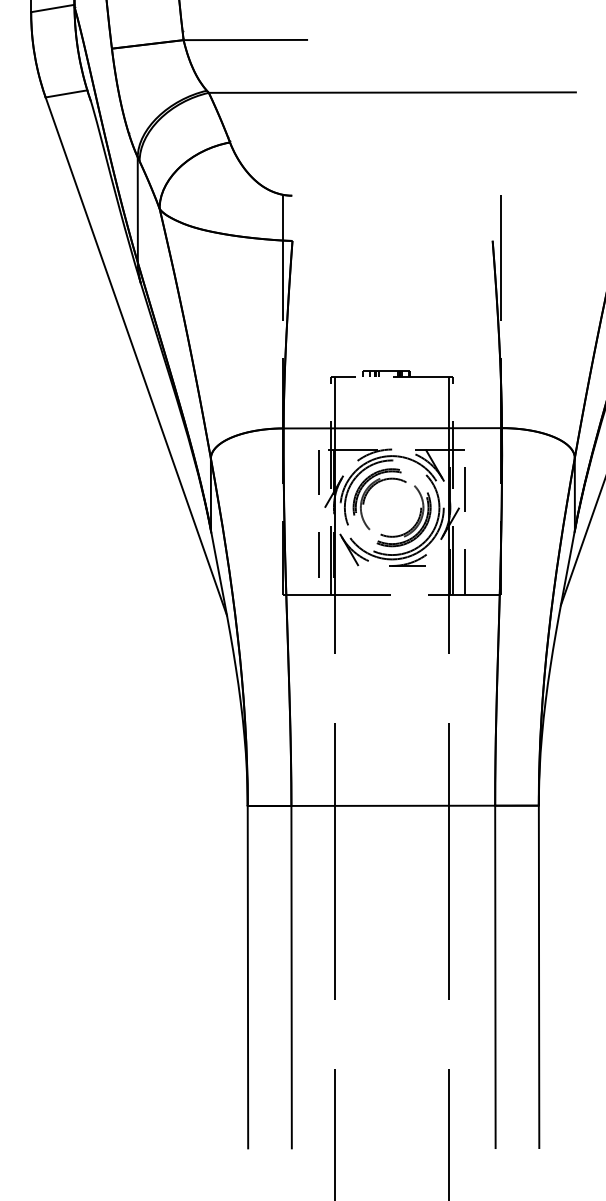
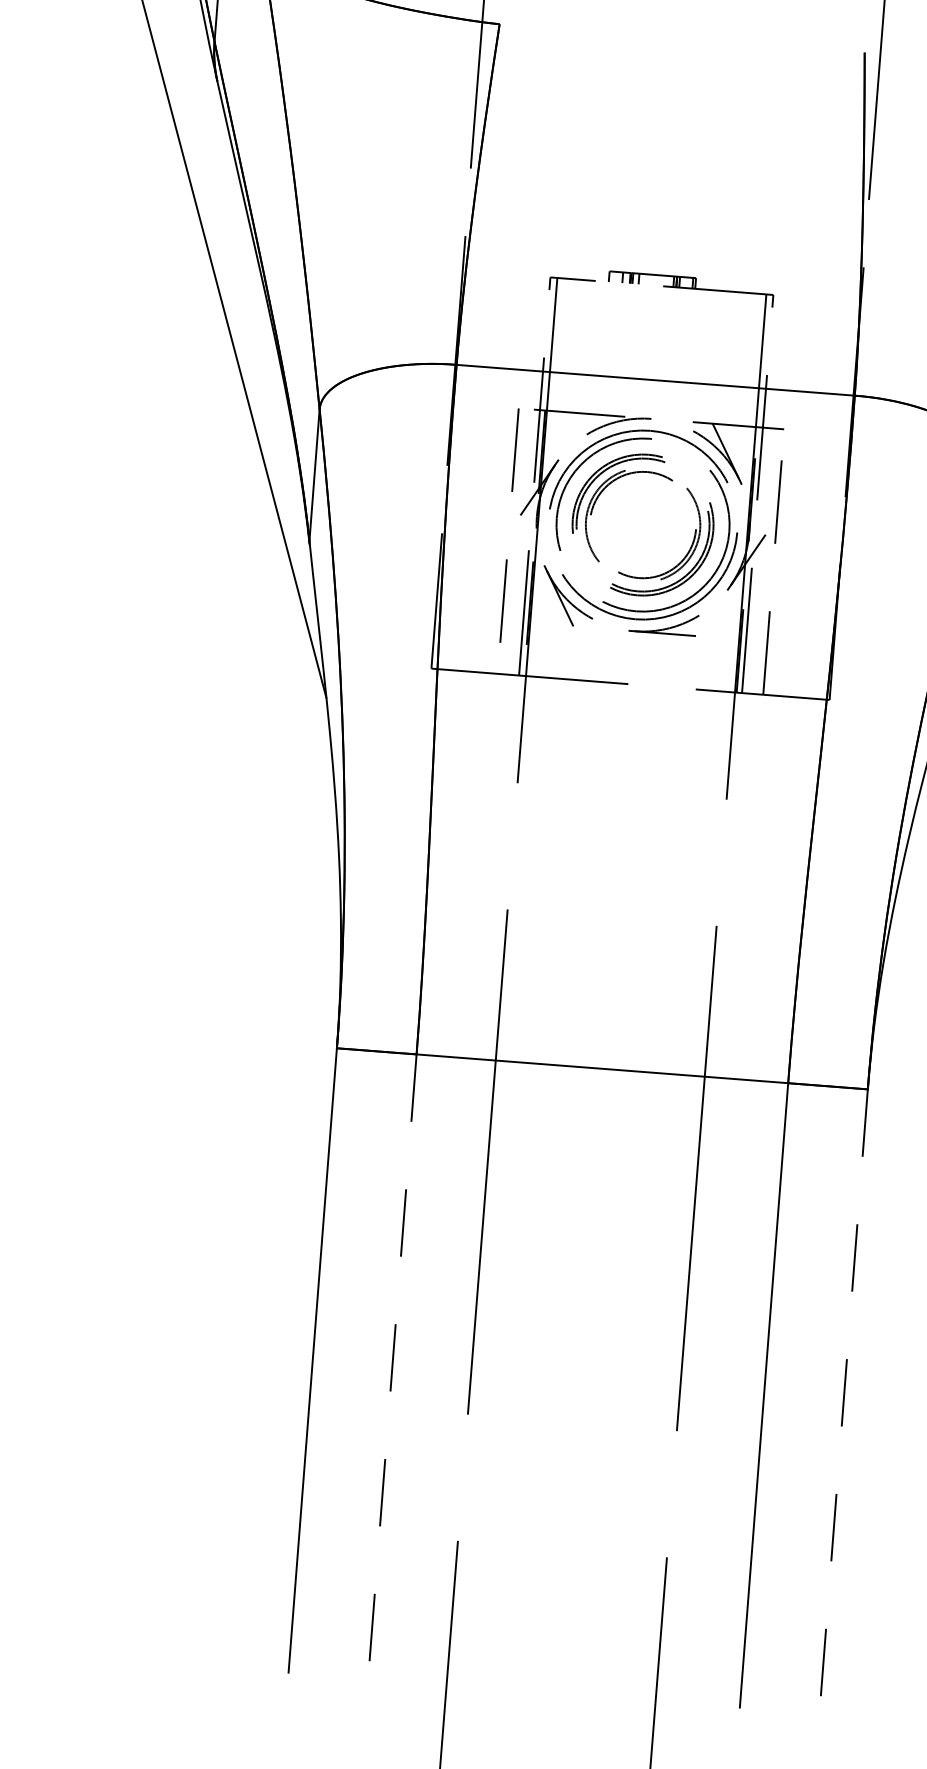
line: (291, 977) -> (392, 1367), solid -> dashed
line: (539, 977) -> (844, 1402), solid -> dashed

